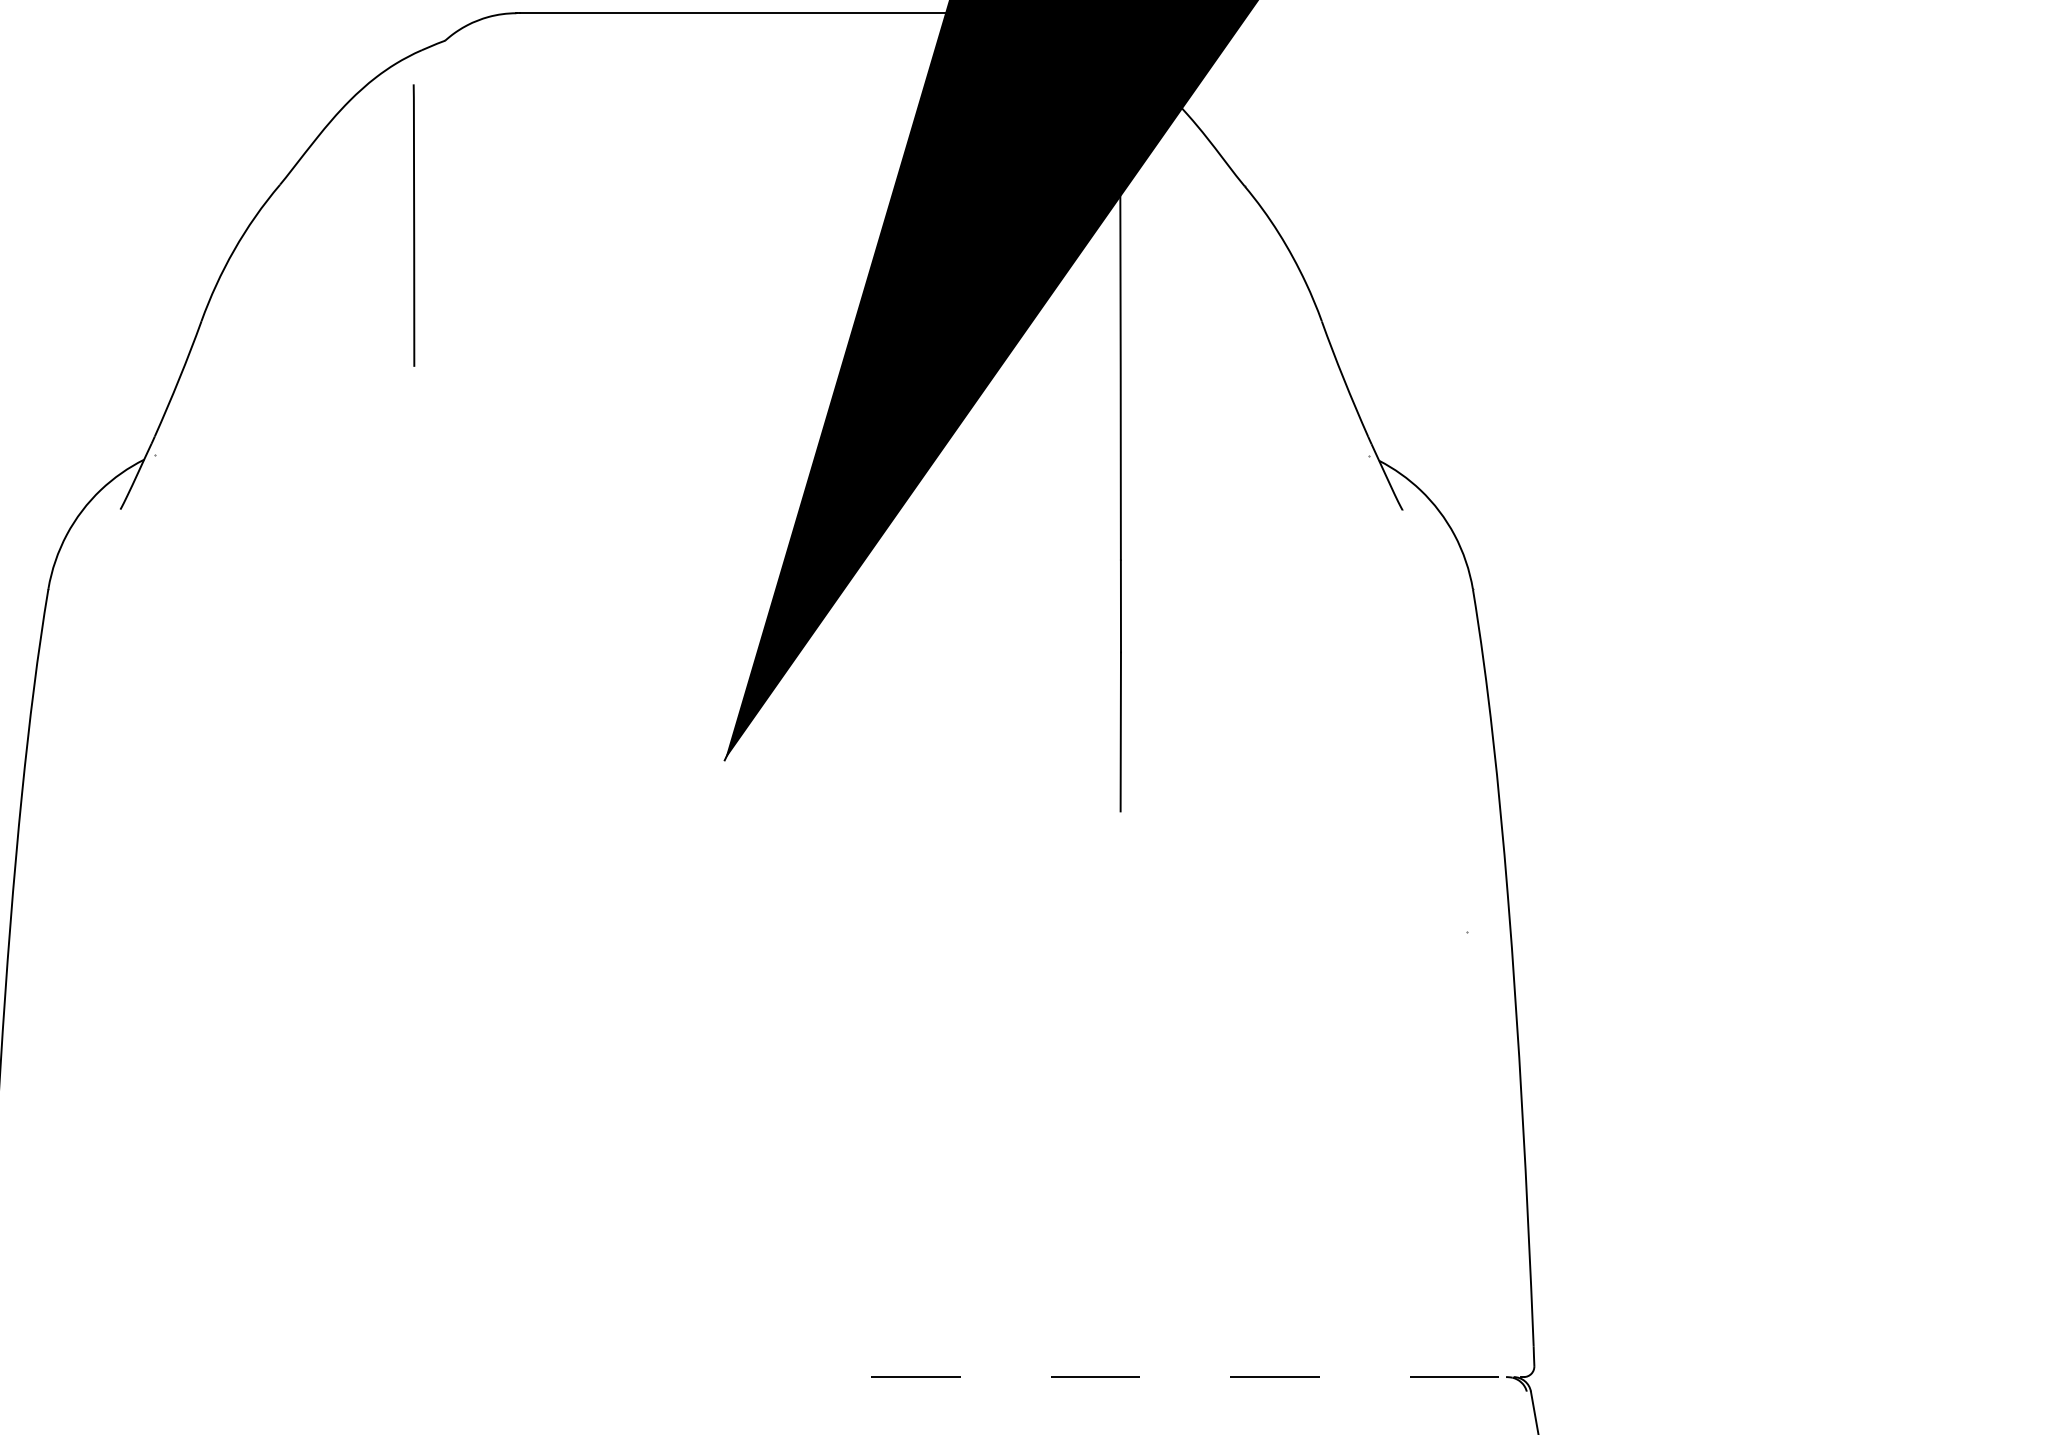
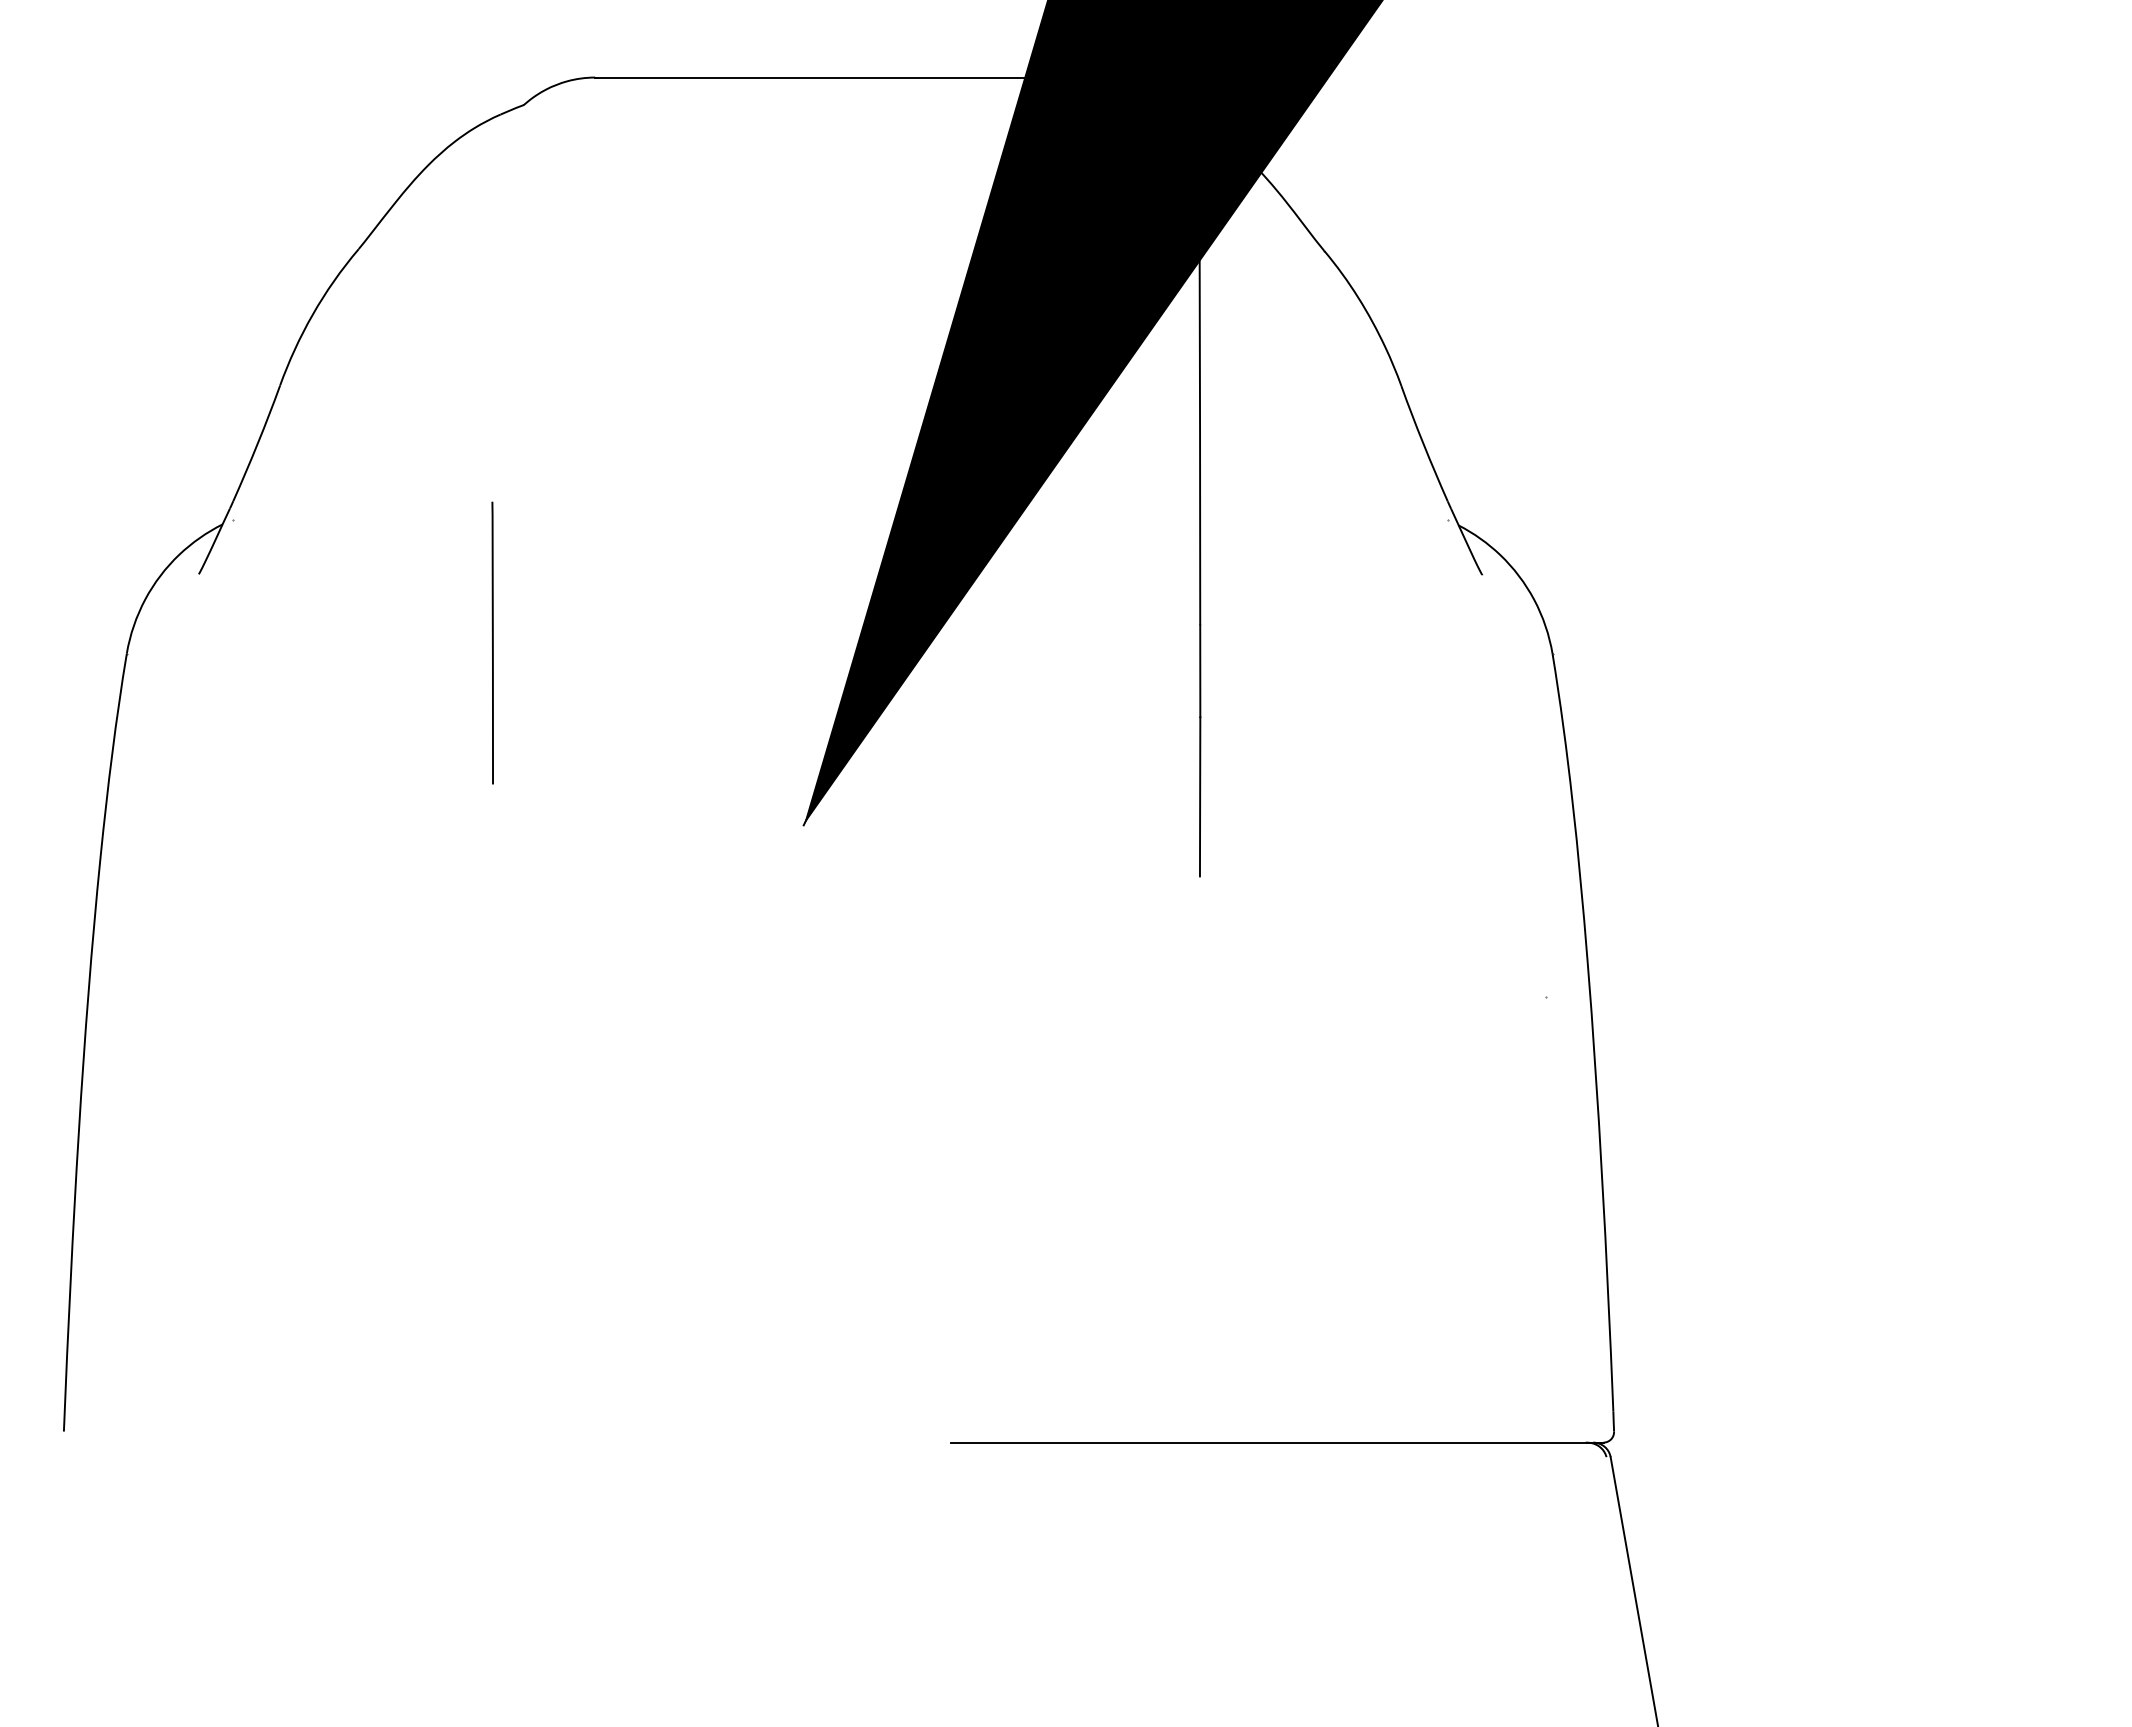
line: (413, 225) -> (492, 642), moved
line: (1197, 1376) -> (1276, 1442), dashed -> solid

